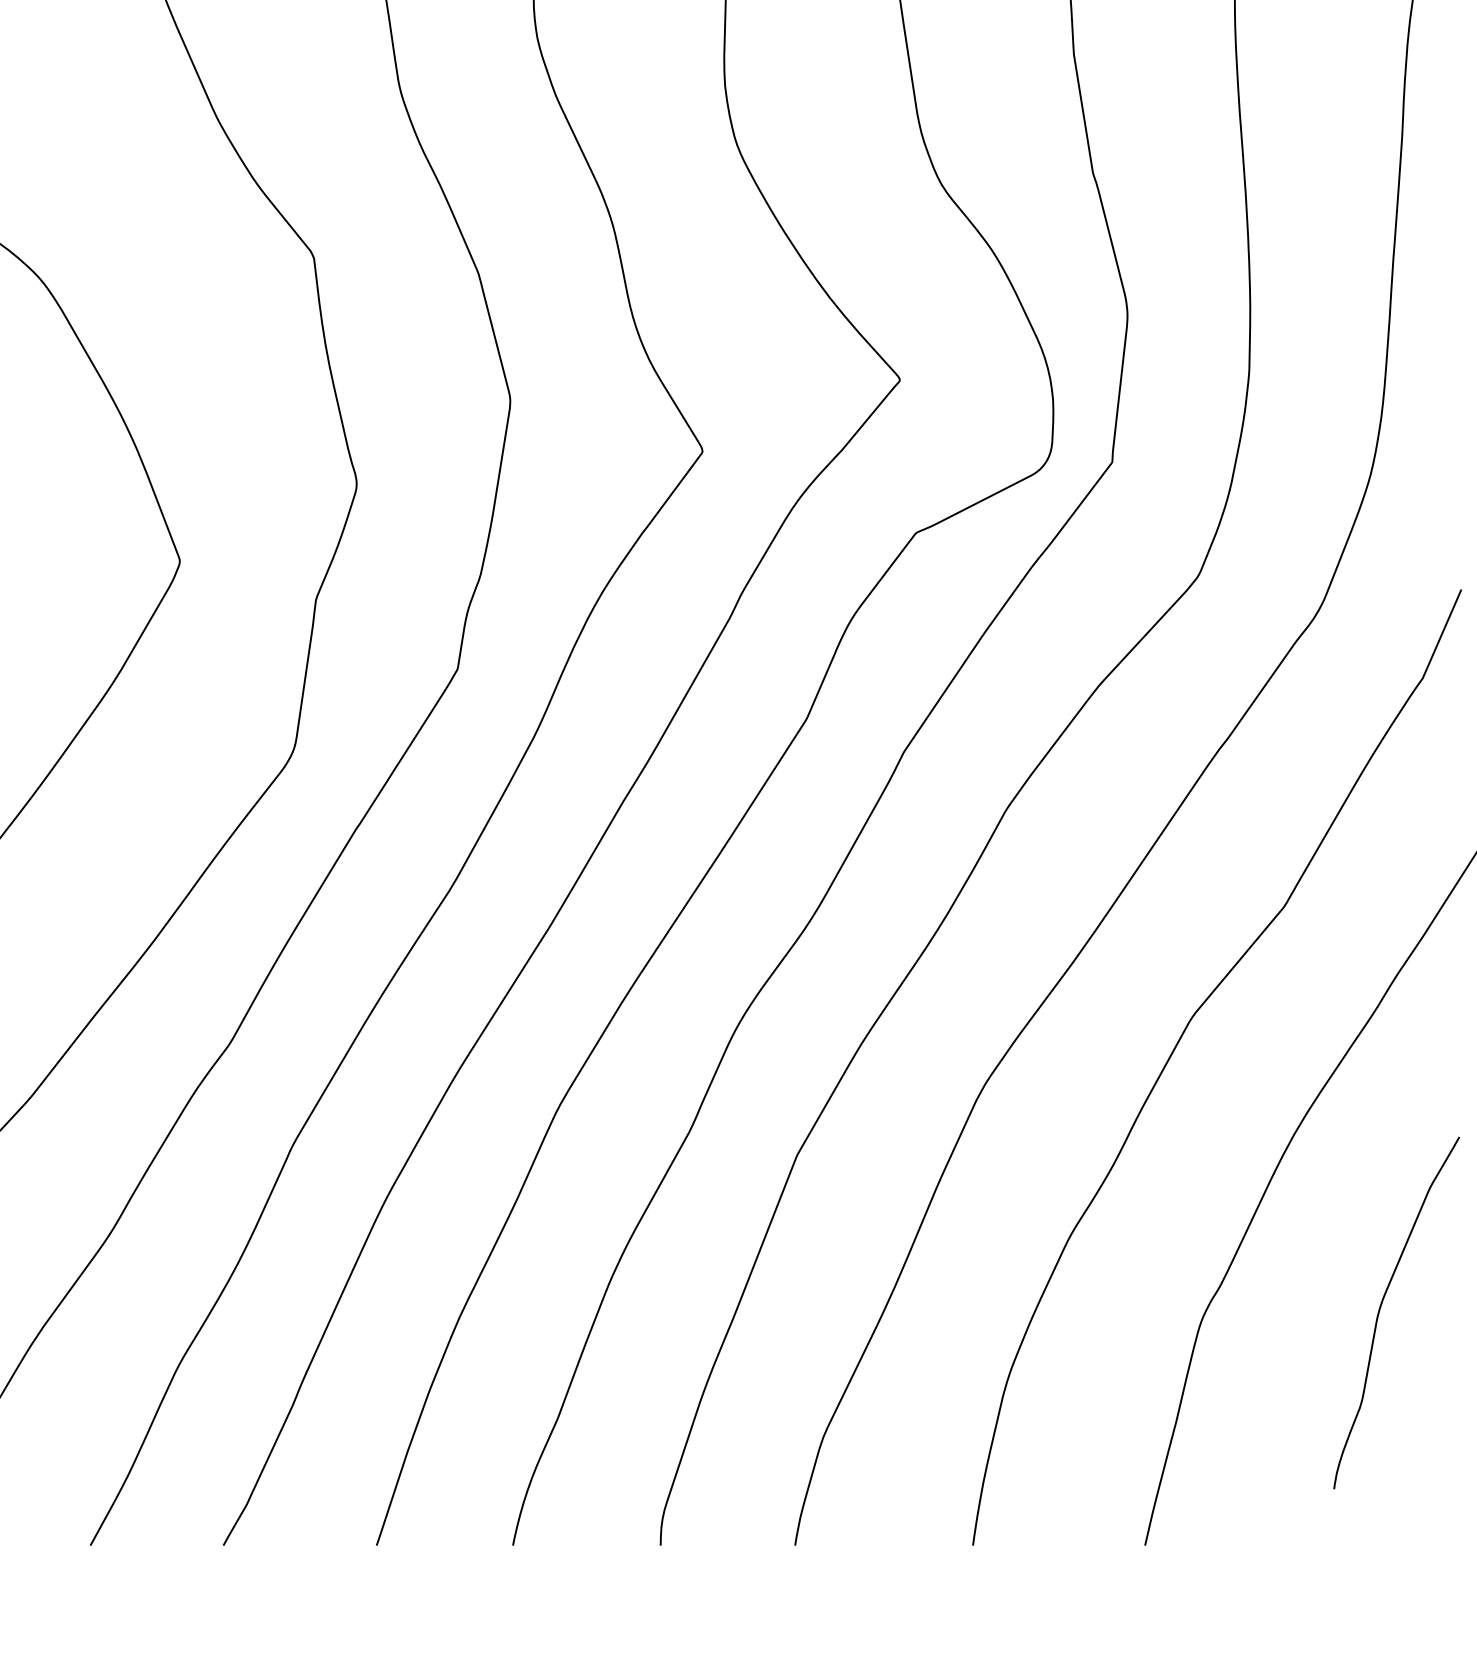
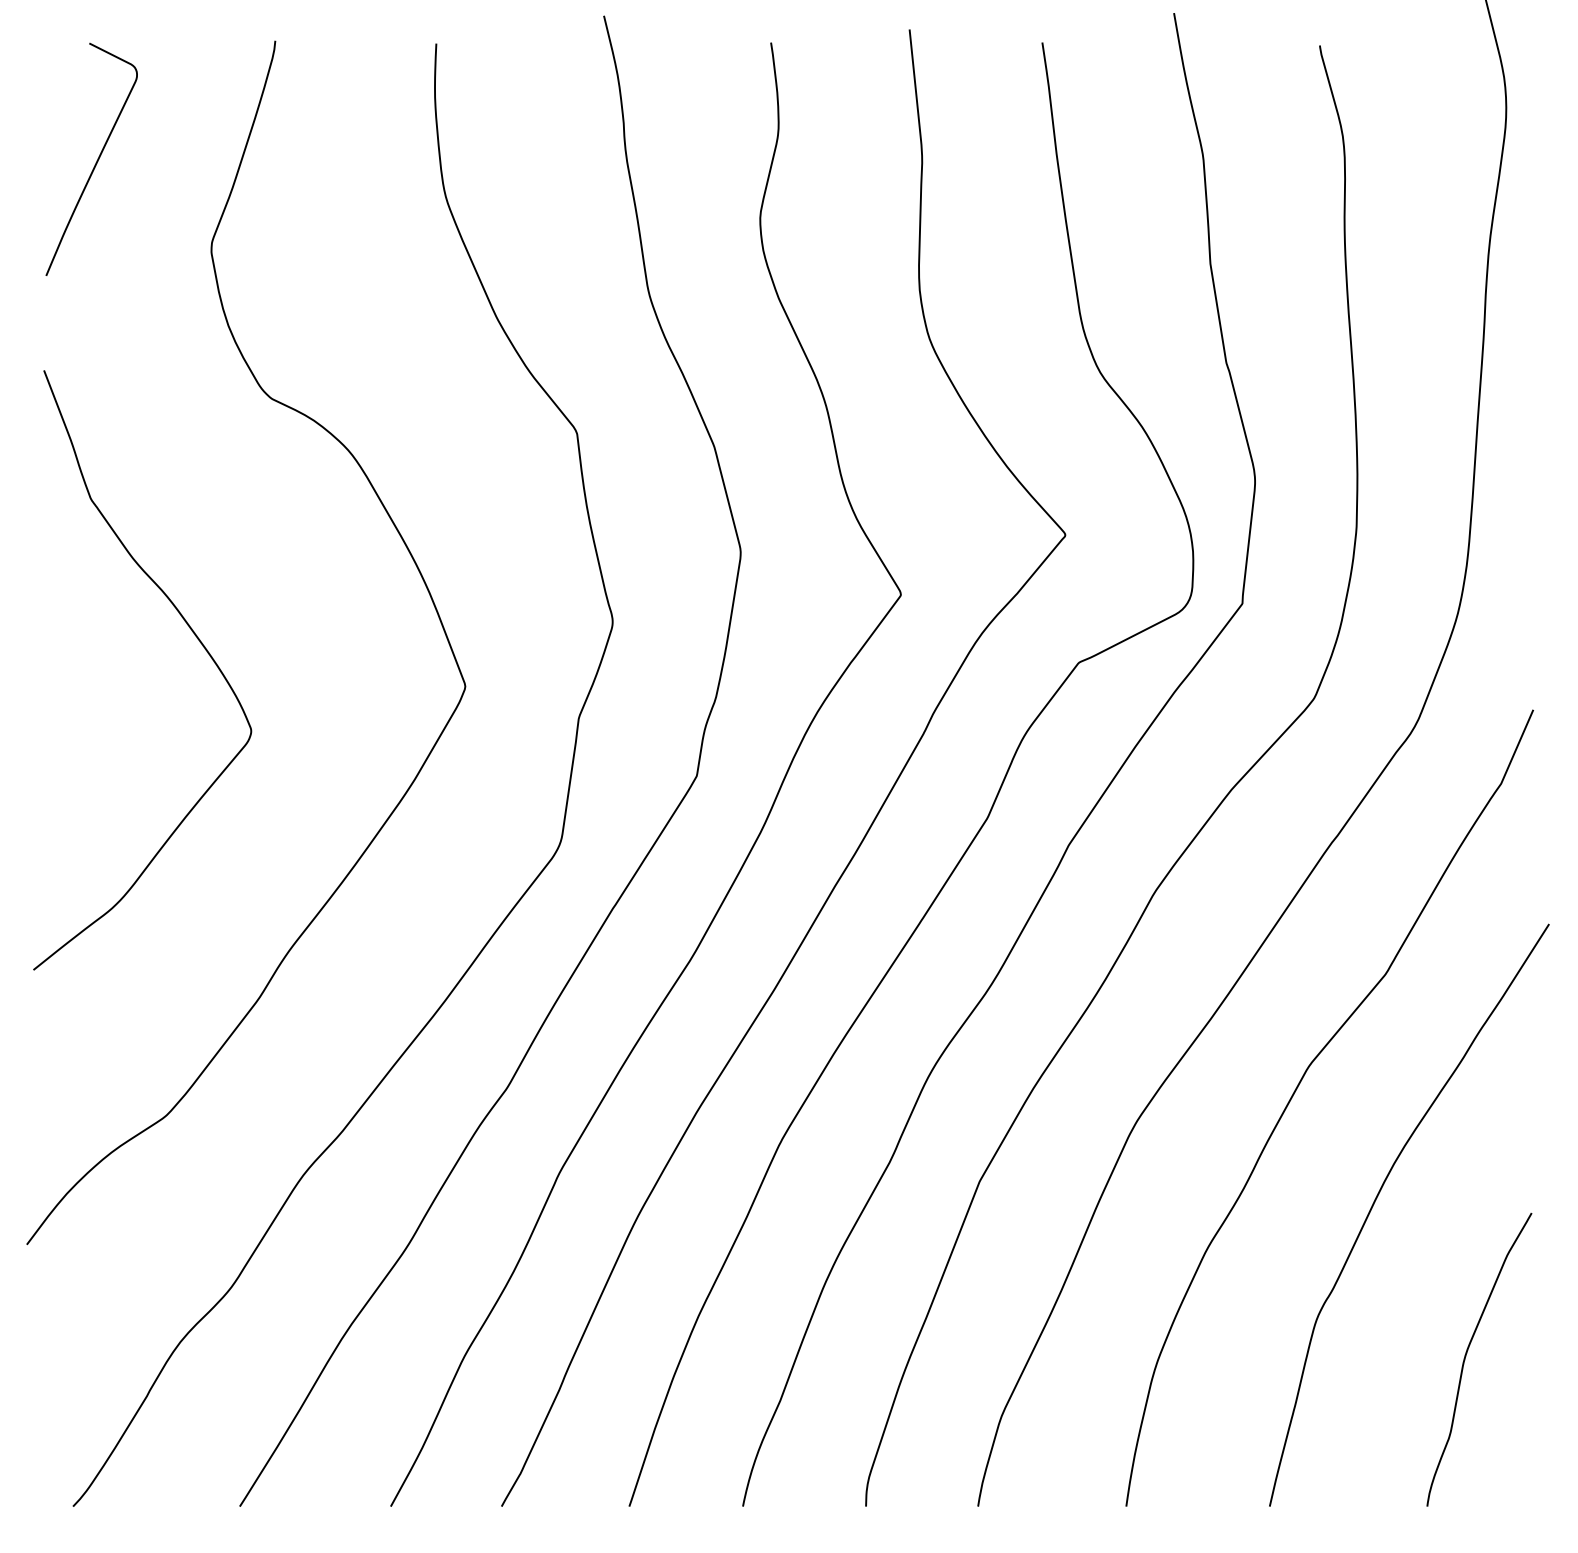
curve: (1381, 1309) -> (1466, 1356), moved

